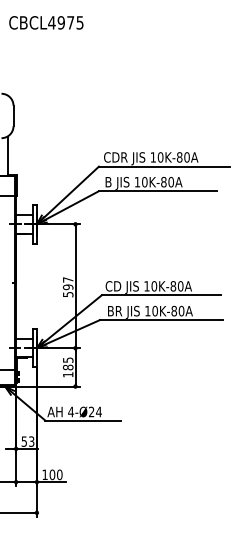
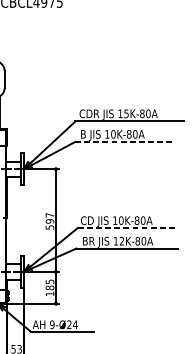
text: (160, 157) -> (126, 113), 10K-80A -> 15K-80A
line: (158, 191) -> (124, 142), solid -> dashed
line: (161, 295) -> (127, 228), solid -> dashed
text: (154, 311) -> (121, 241), 10K-80A -> 12K-80A
text: (71, 411) -> (52, 324), 4-Ø24 -> 9-Ø24

